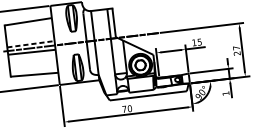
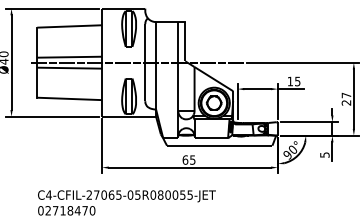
line: (31, 44) -> (70, 57), dashed -> solid
text: (225, 93) -> (324, 154), 1 -> 5
text: (126, 108) -> (188, 159), 70 -> 65

